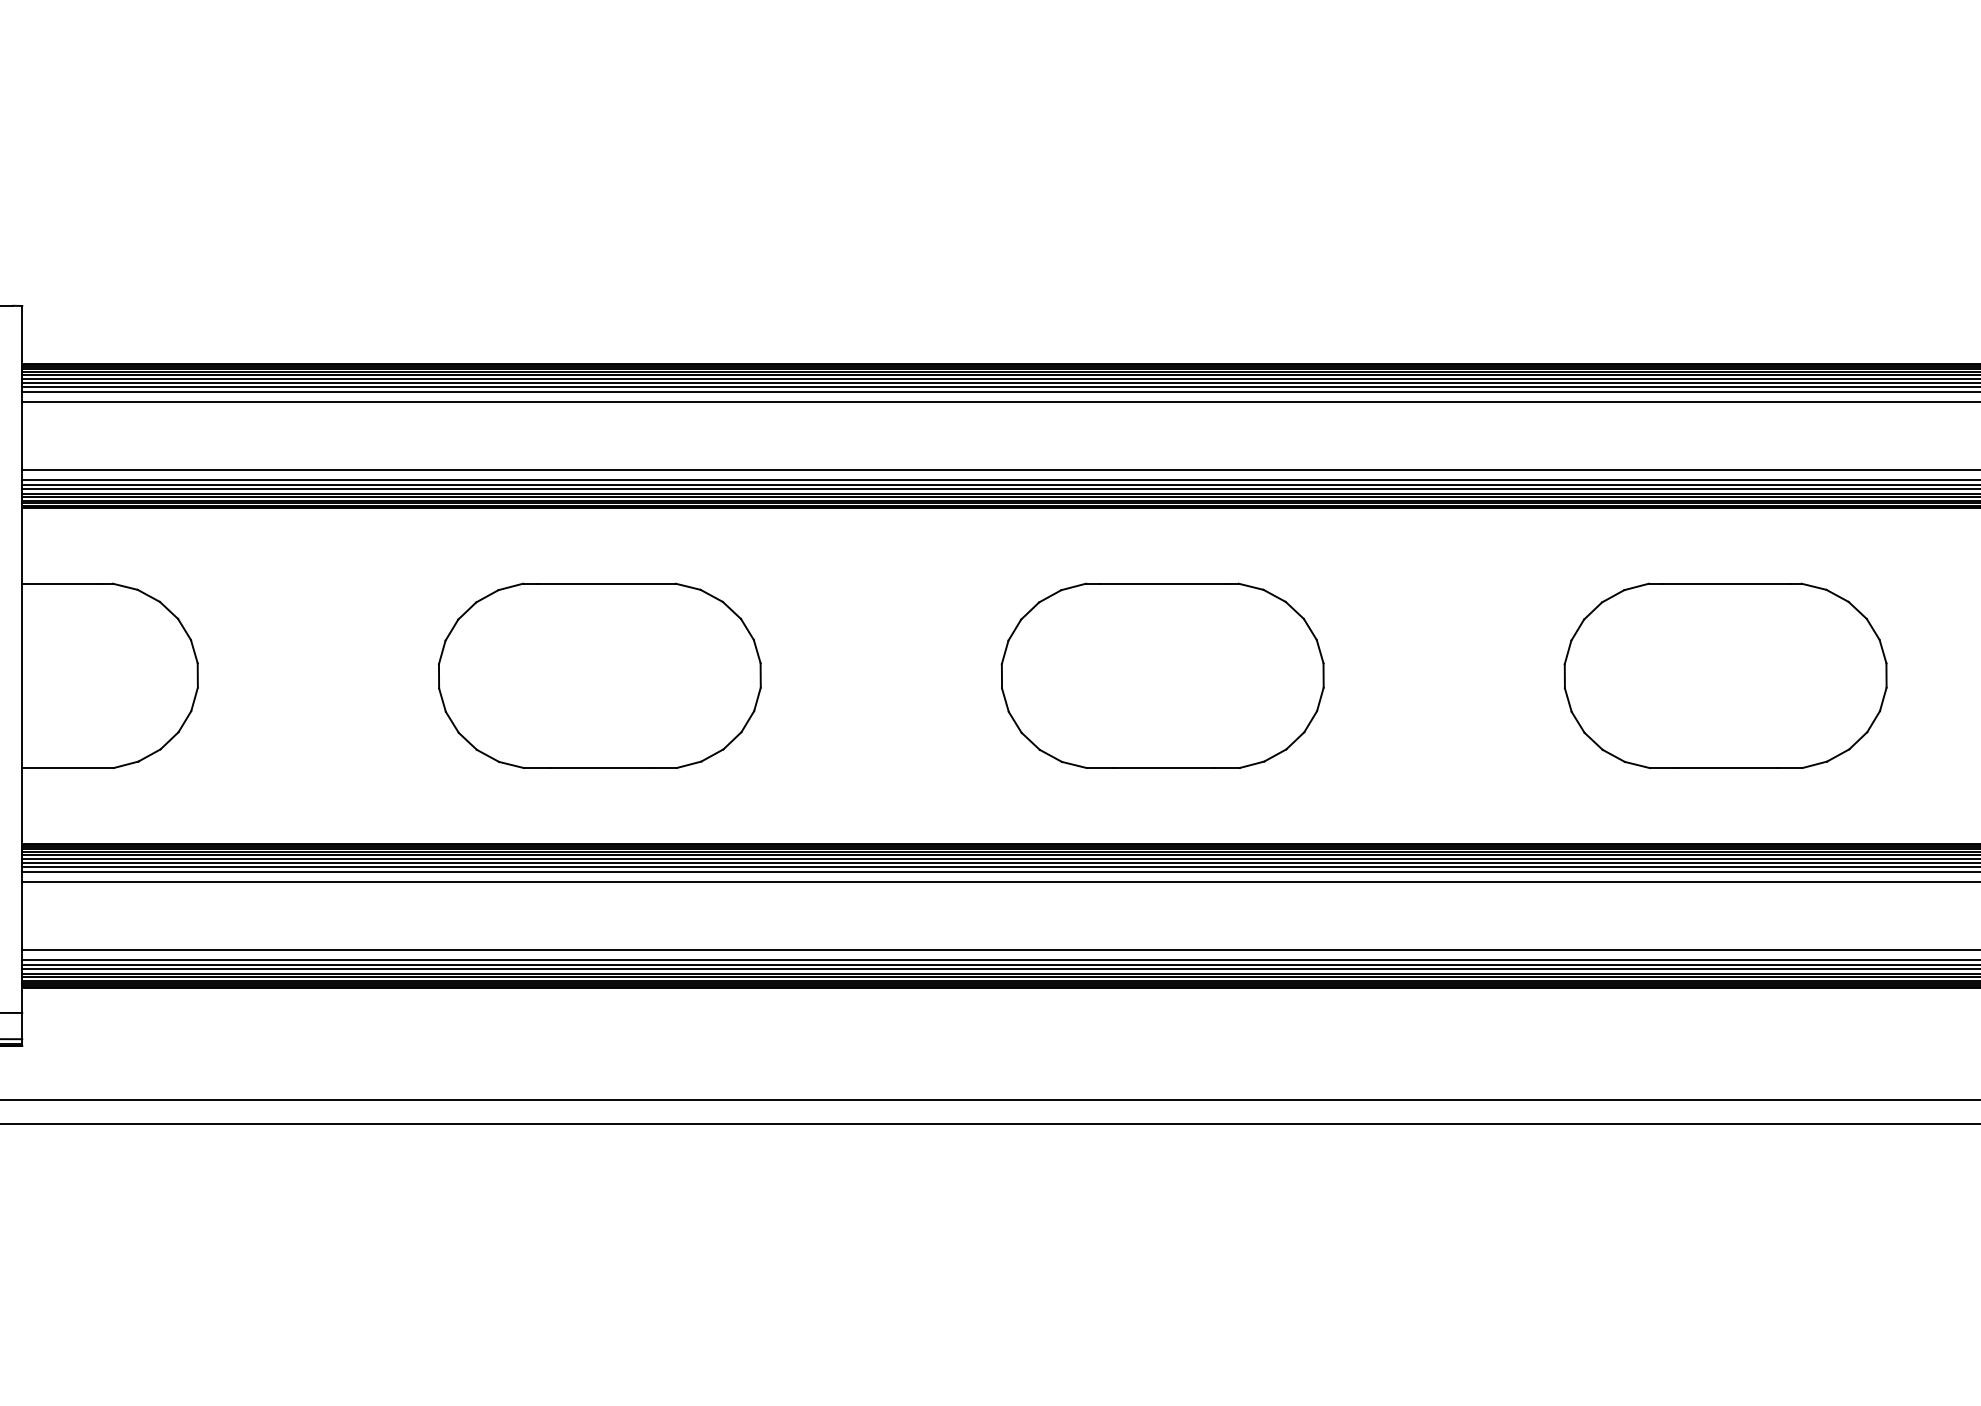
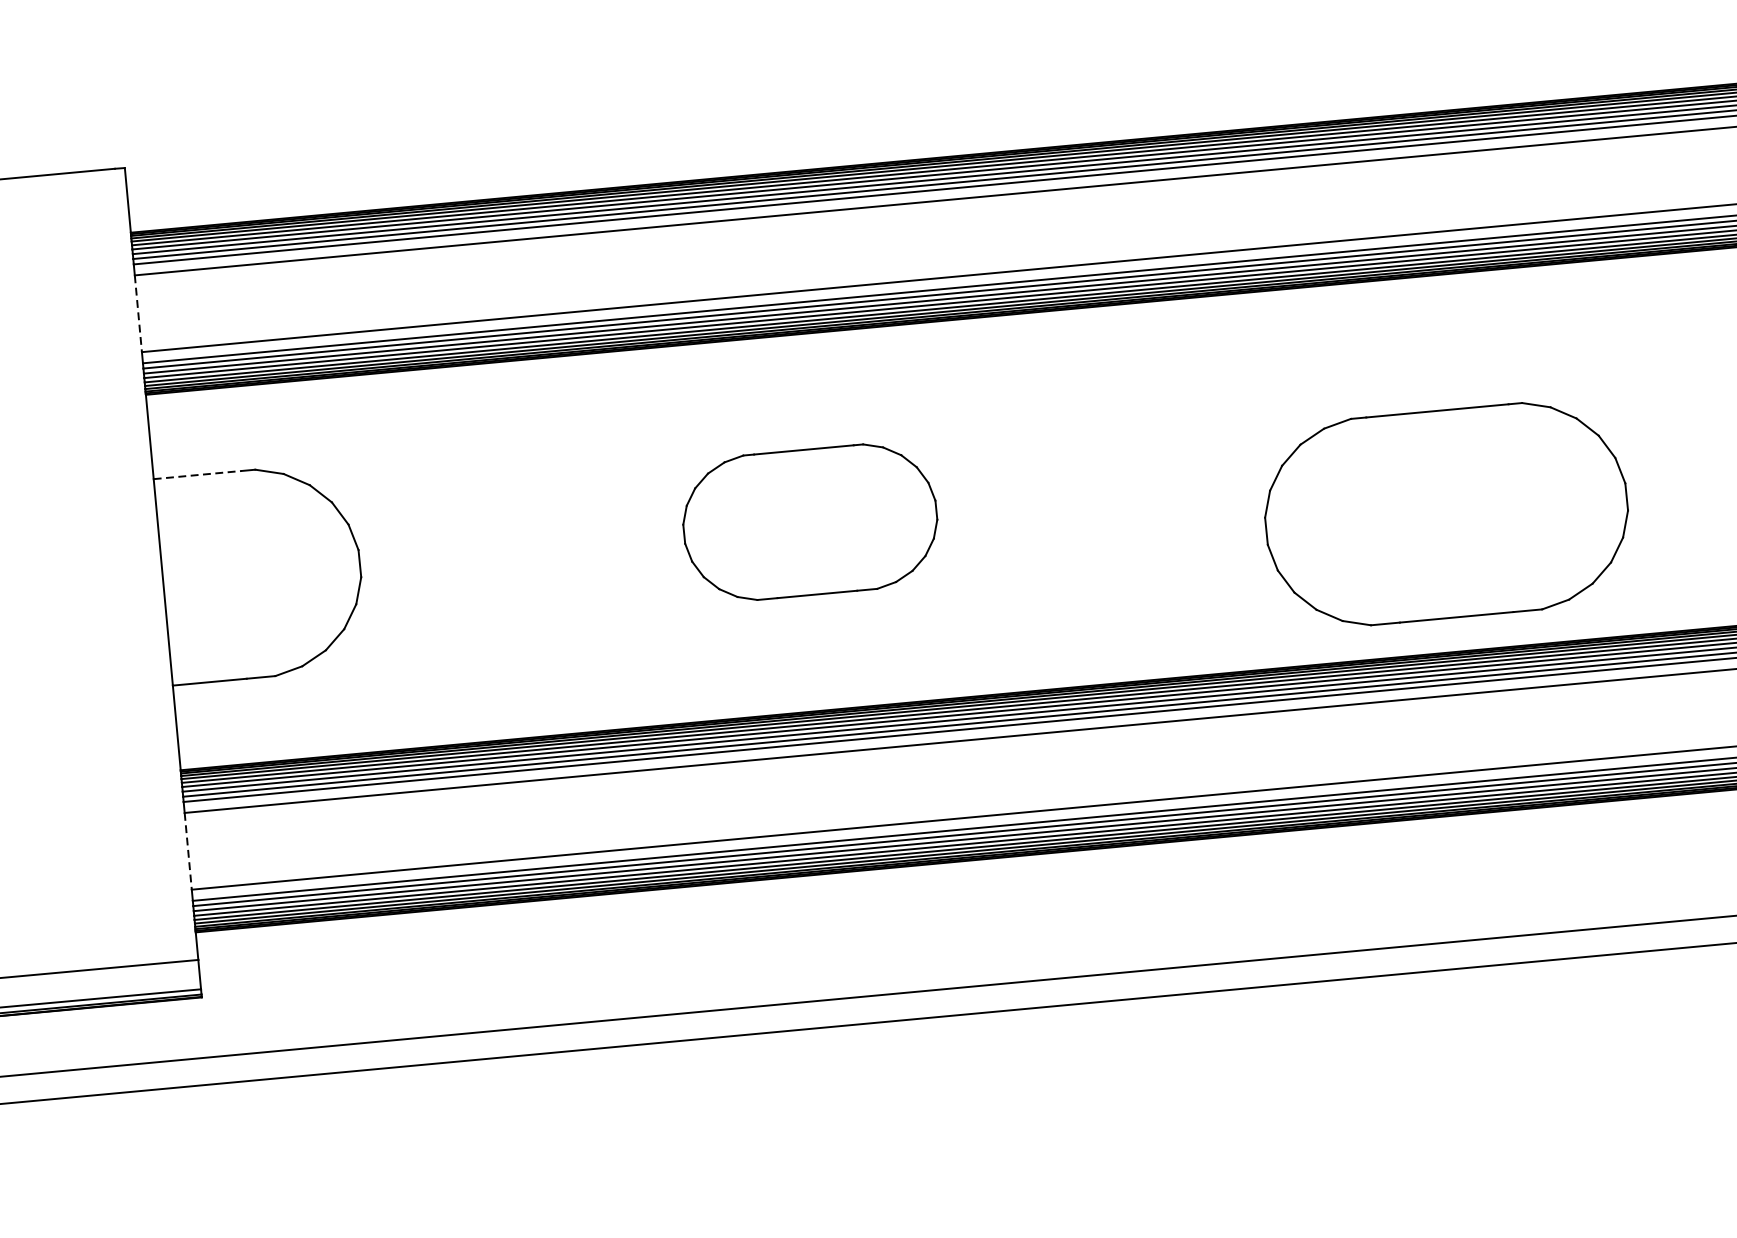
line: (22, 436) -> (138, 314), solid -> dashed
line: (62, 583) -> (198, 474), solid -> dashed
part: (599, 675) -> (809, 521), size x0.7
part: (1162, 675) -> (1446, 513), moved
line: (22, 916) -> (188, 851), solid -> dashed

